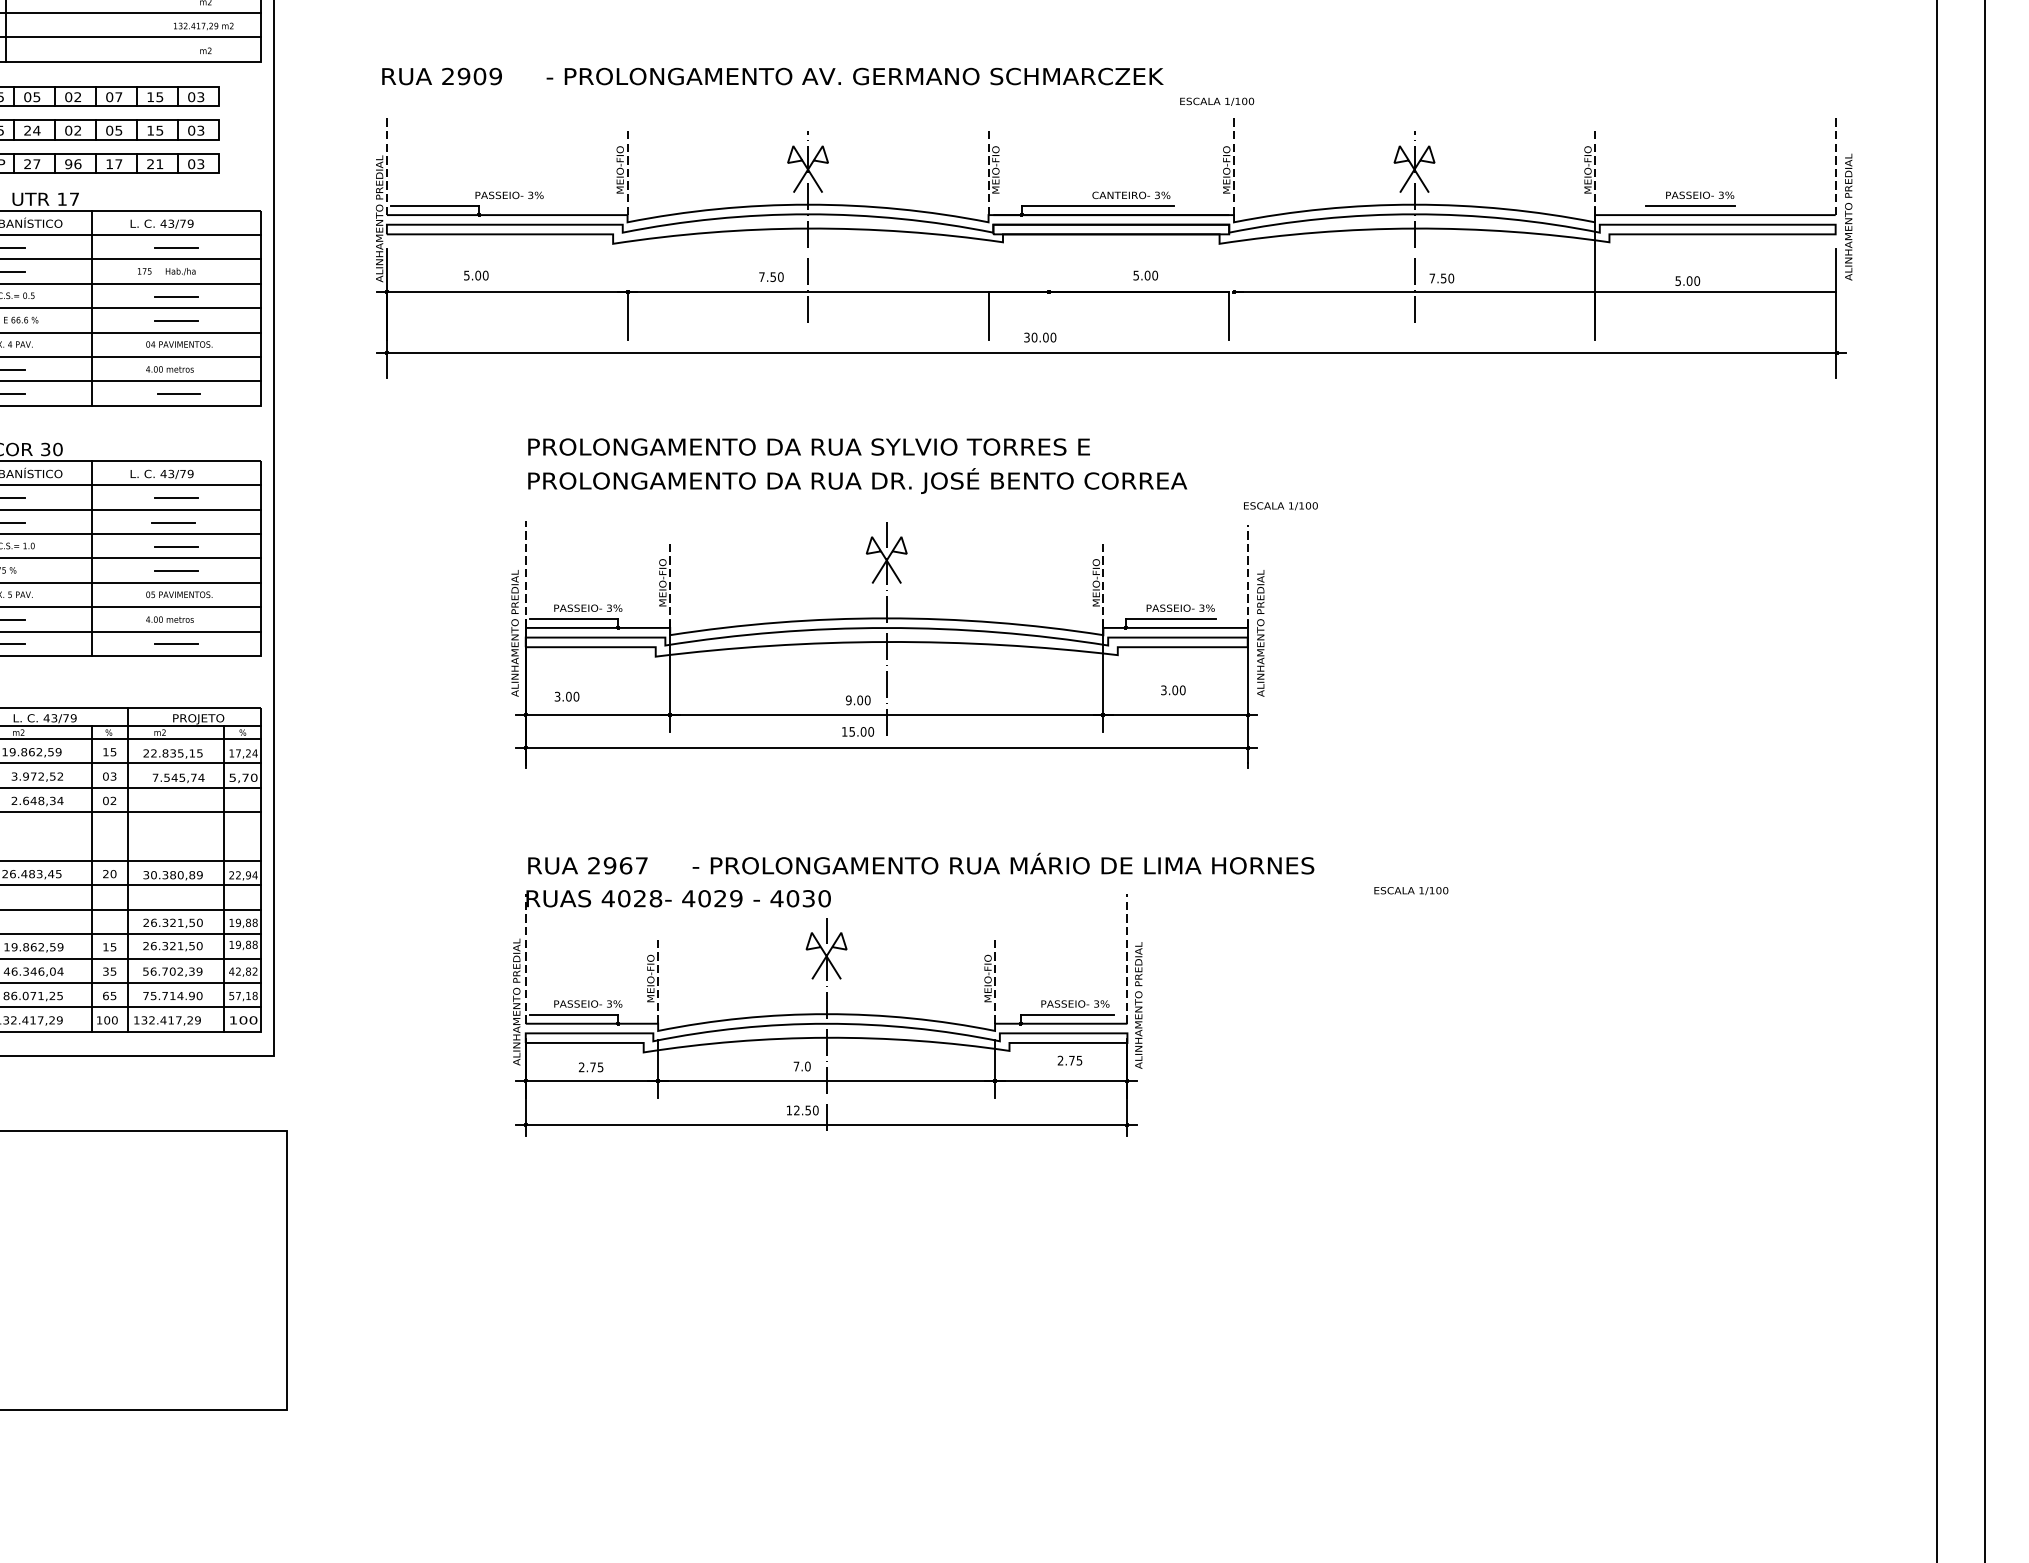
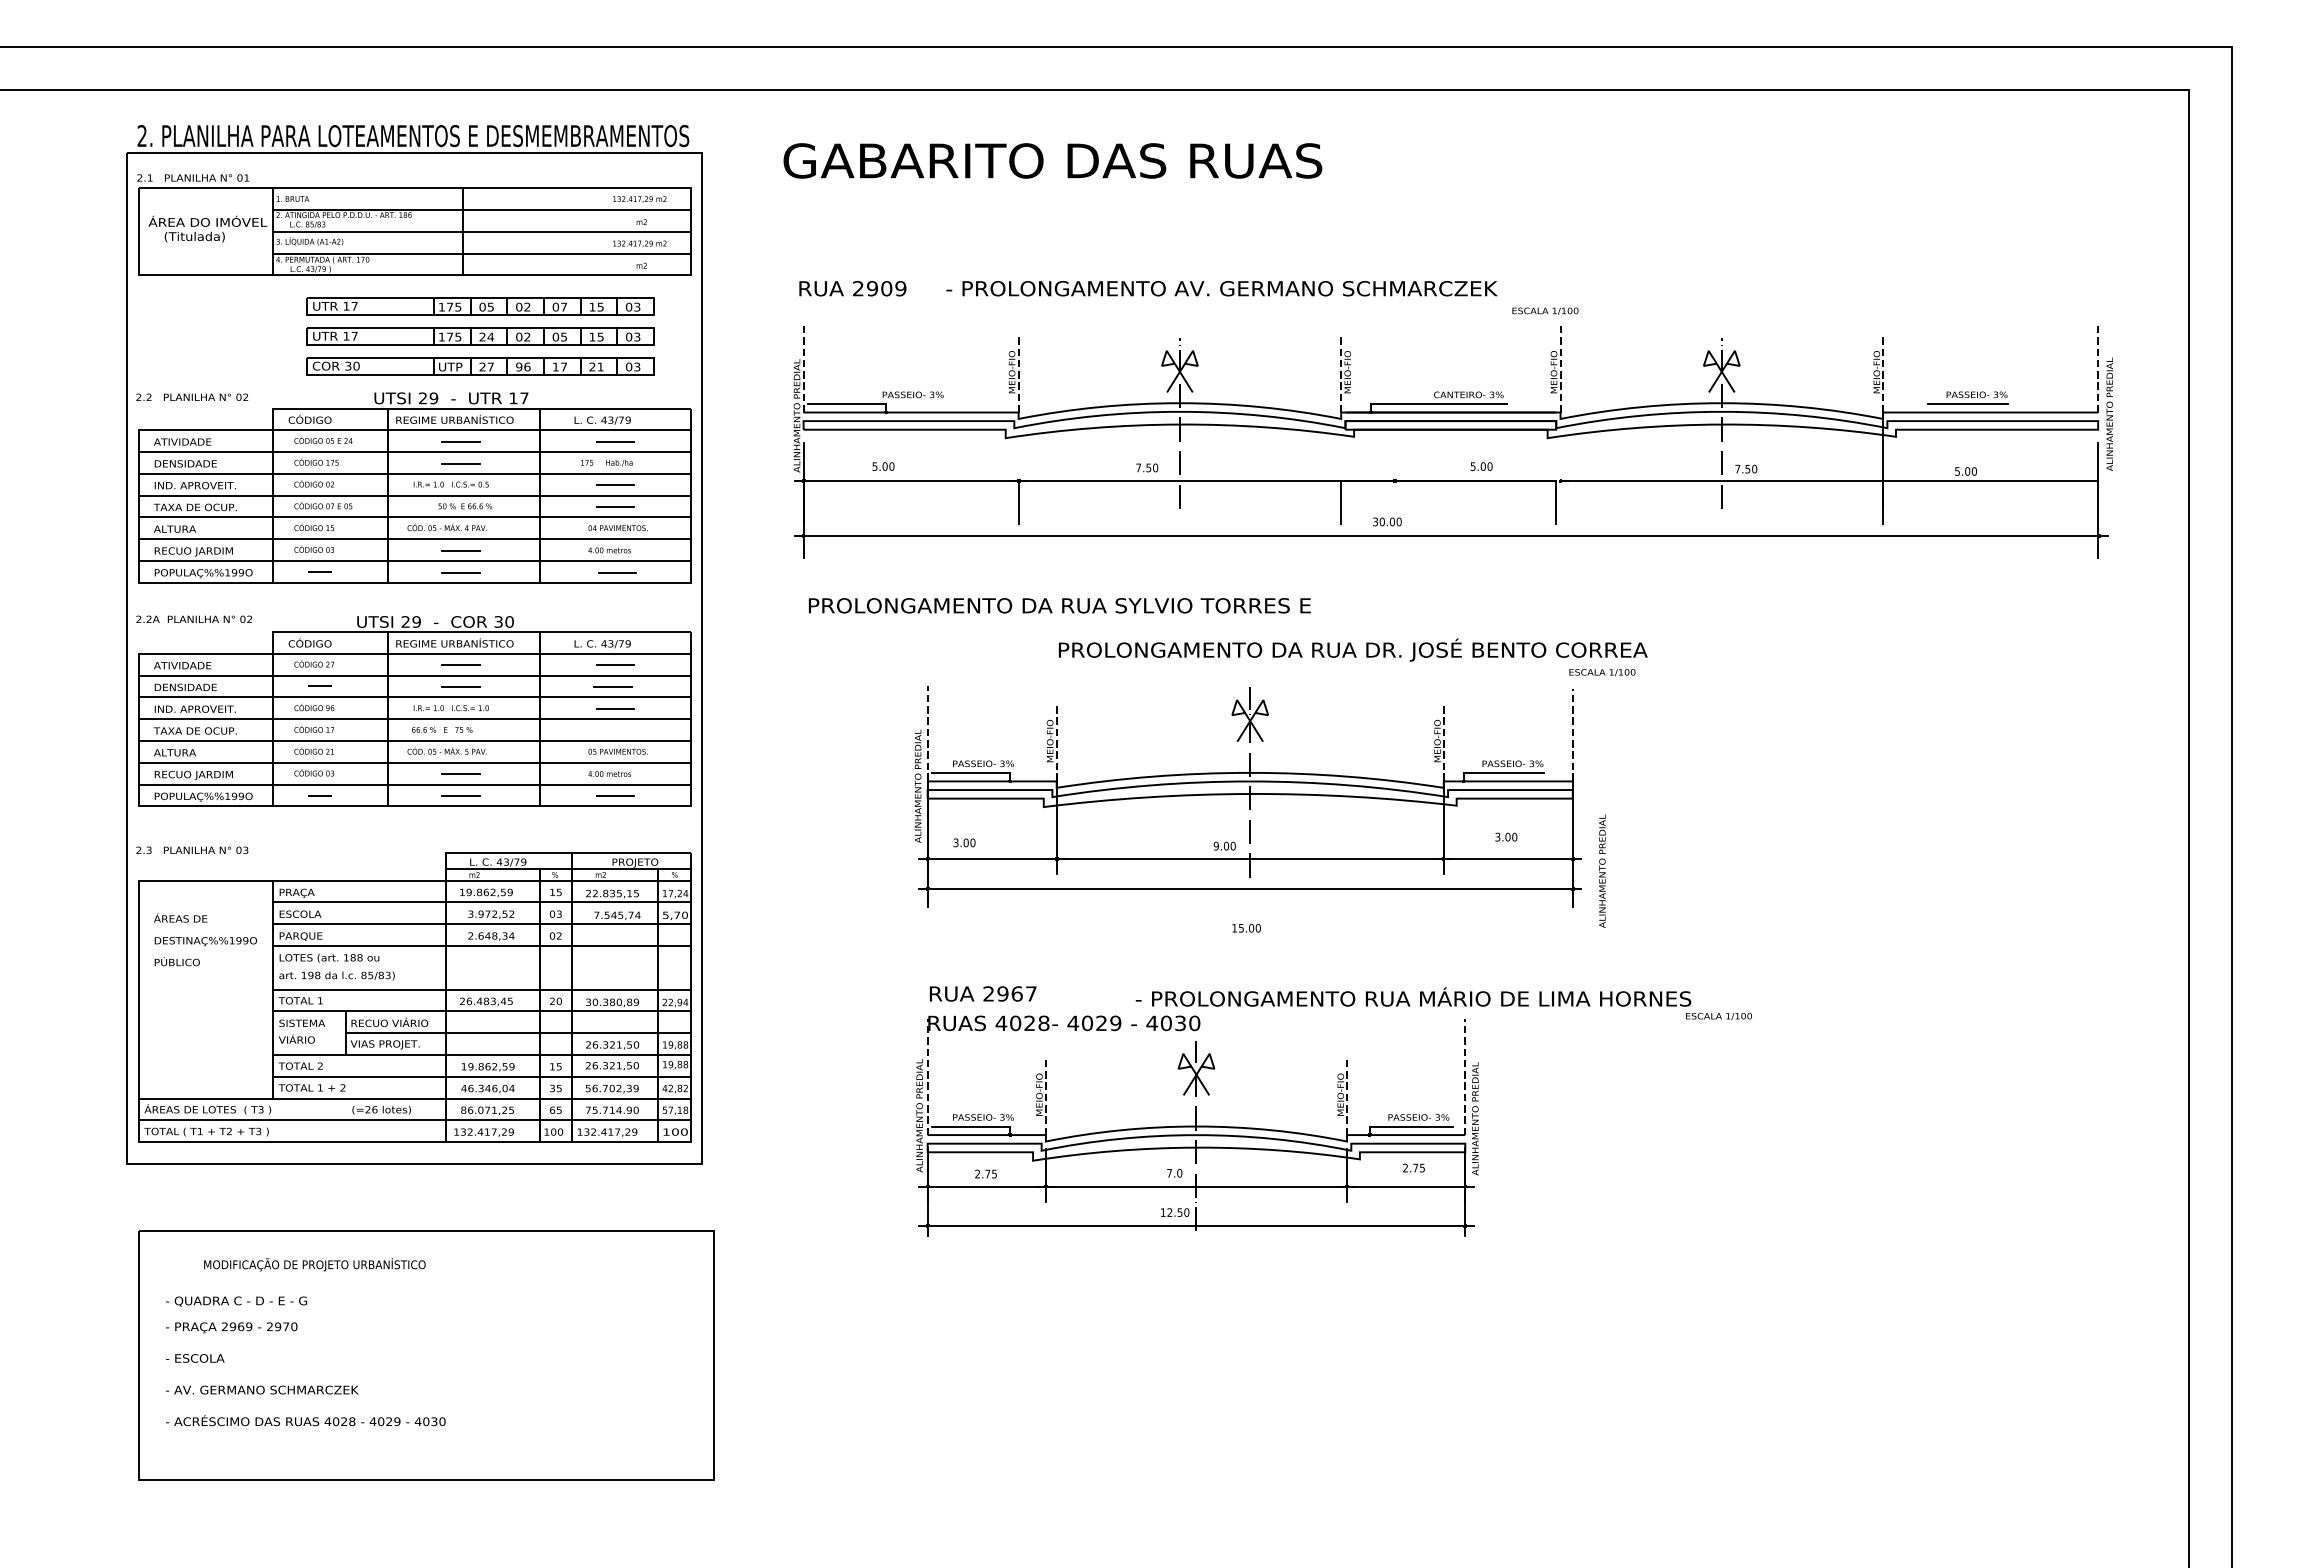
text: (808, 446) -> (1059, 605), moved
text: (856, 480) -> (1352, 649), moved
line: (176, 570) -> (615, 730), removed
text: (1260, 632) -> (1602, 870), moved
text: (857, 730) -> (1246, 927), moved
text: (1003, 863) -> (1413, 996), moved

